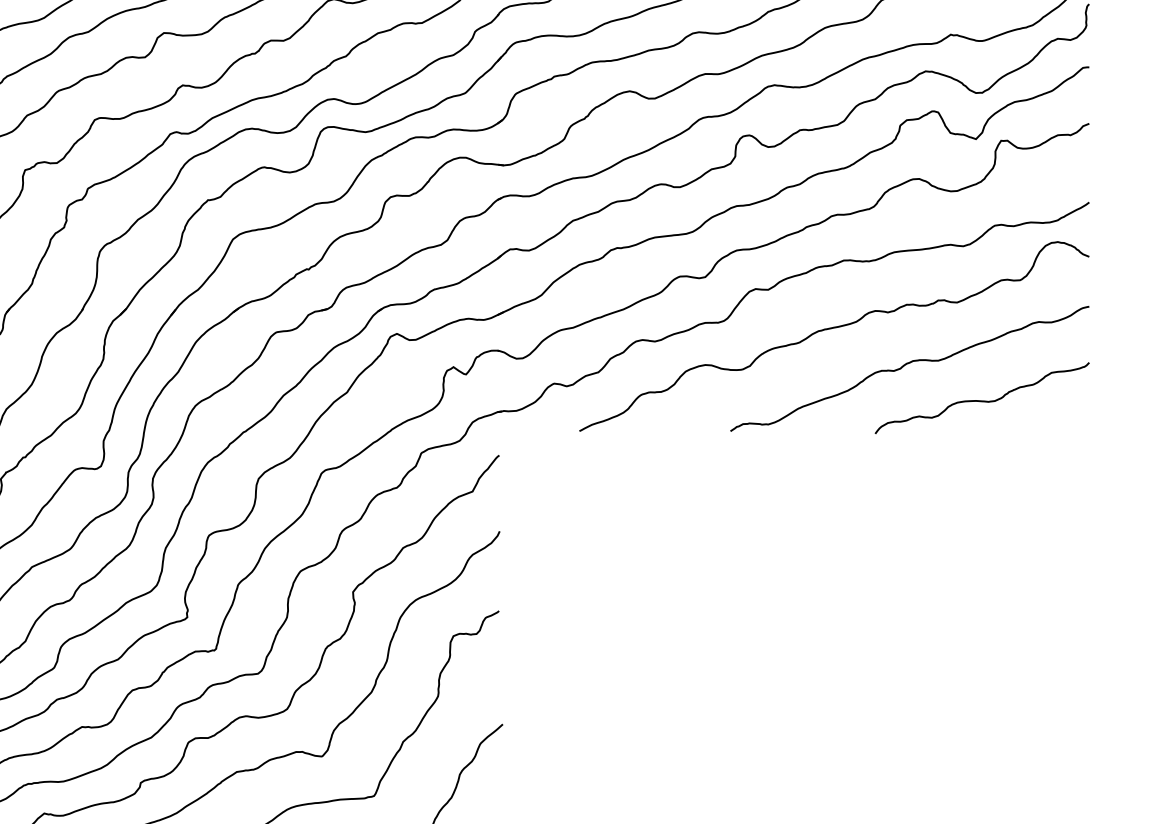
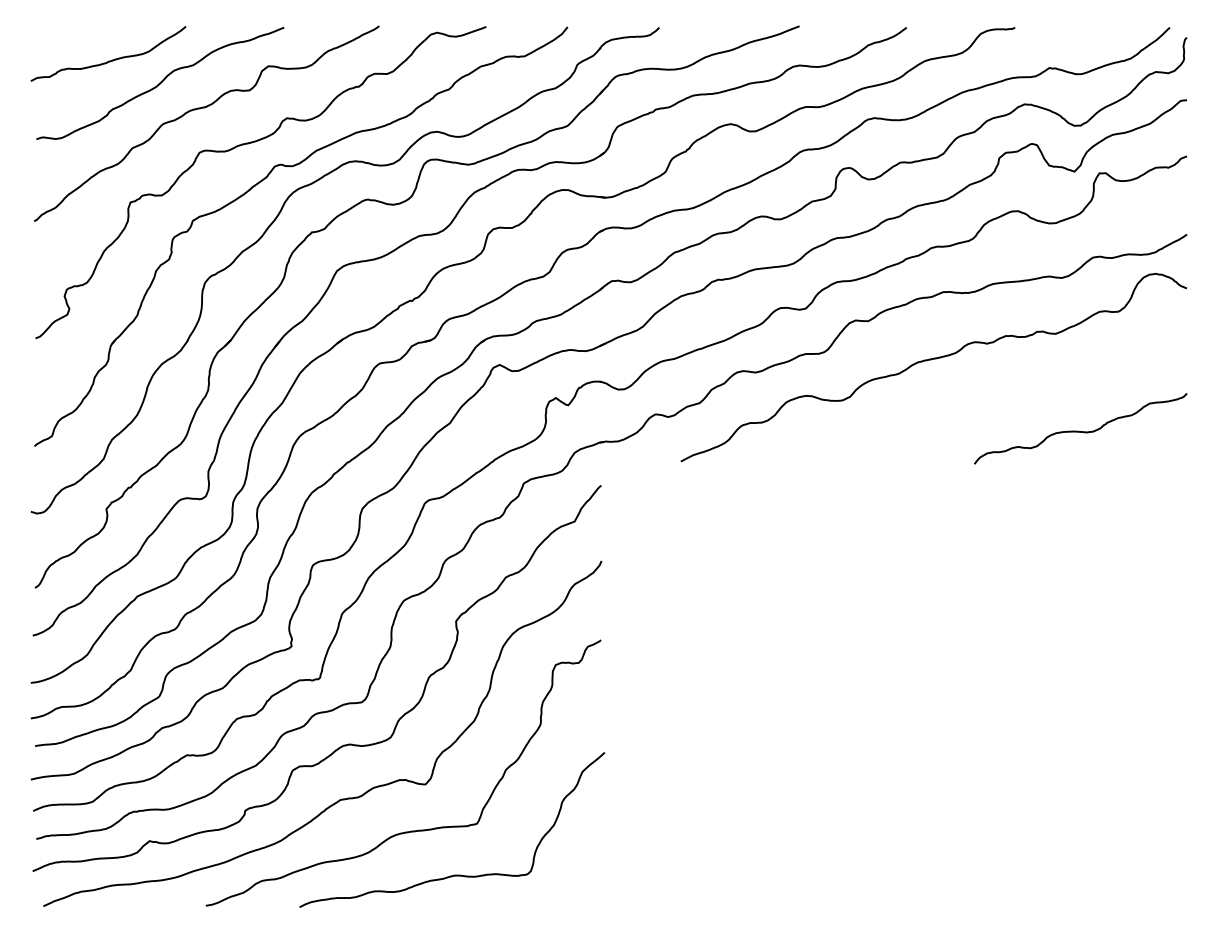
curve: (907, 364) -> (1006, 395), removed

